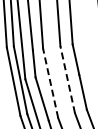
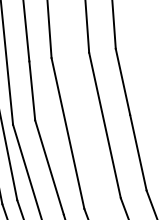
line: (67, 79) -> (104, 125), dashed -> solid
line: (50, 83) -> (67, 133), dashed -> solid

